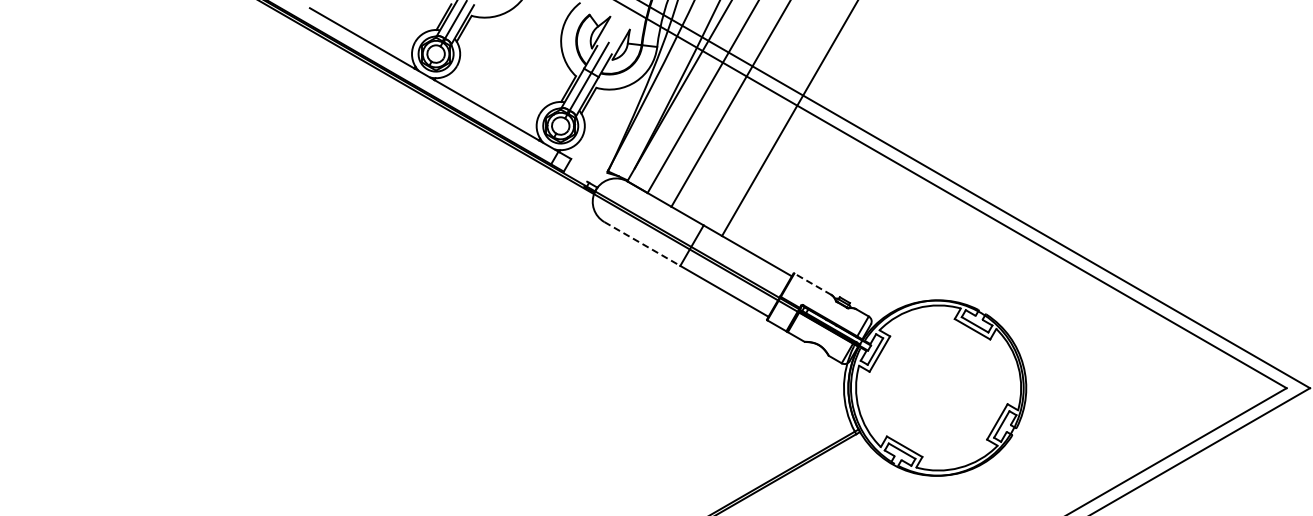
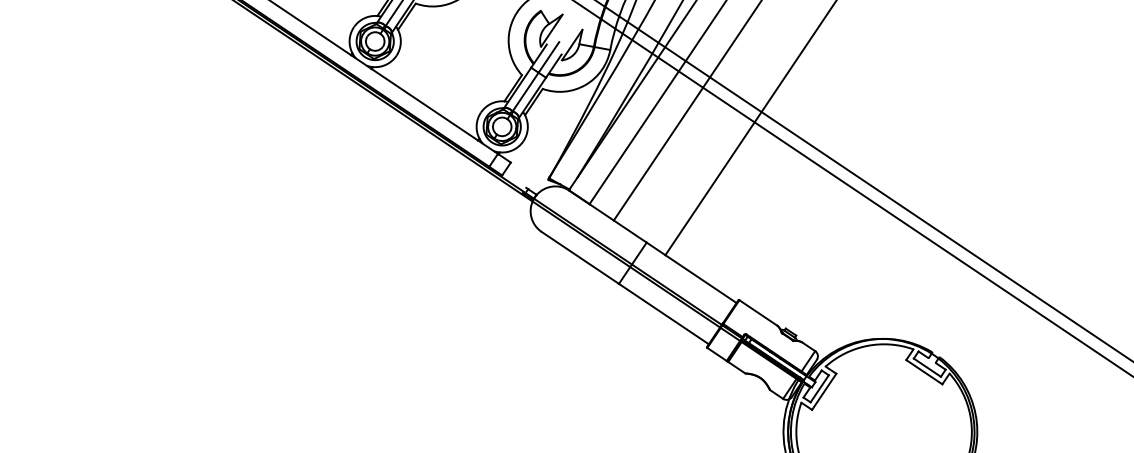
line: (642, 243) -> (580, 257), dashed -> solid
line: (812, 283) -> (757, 312), dashed -> solid

